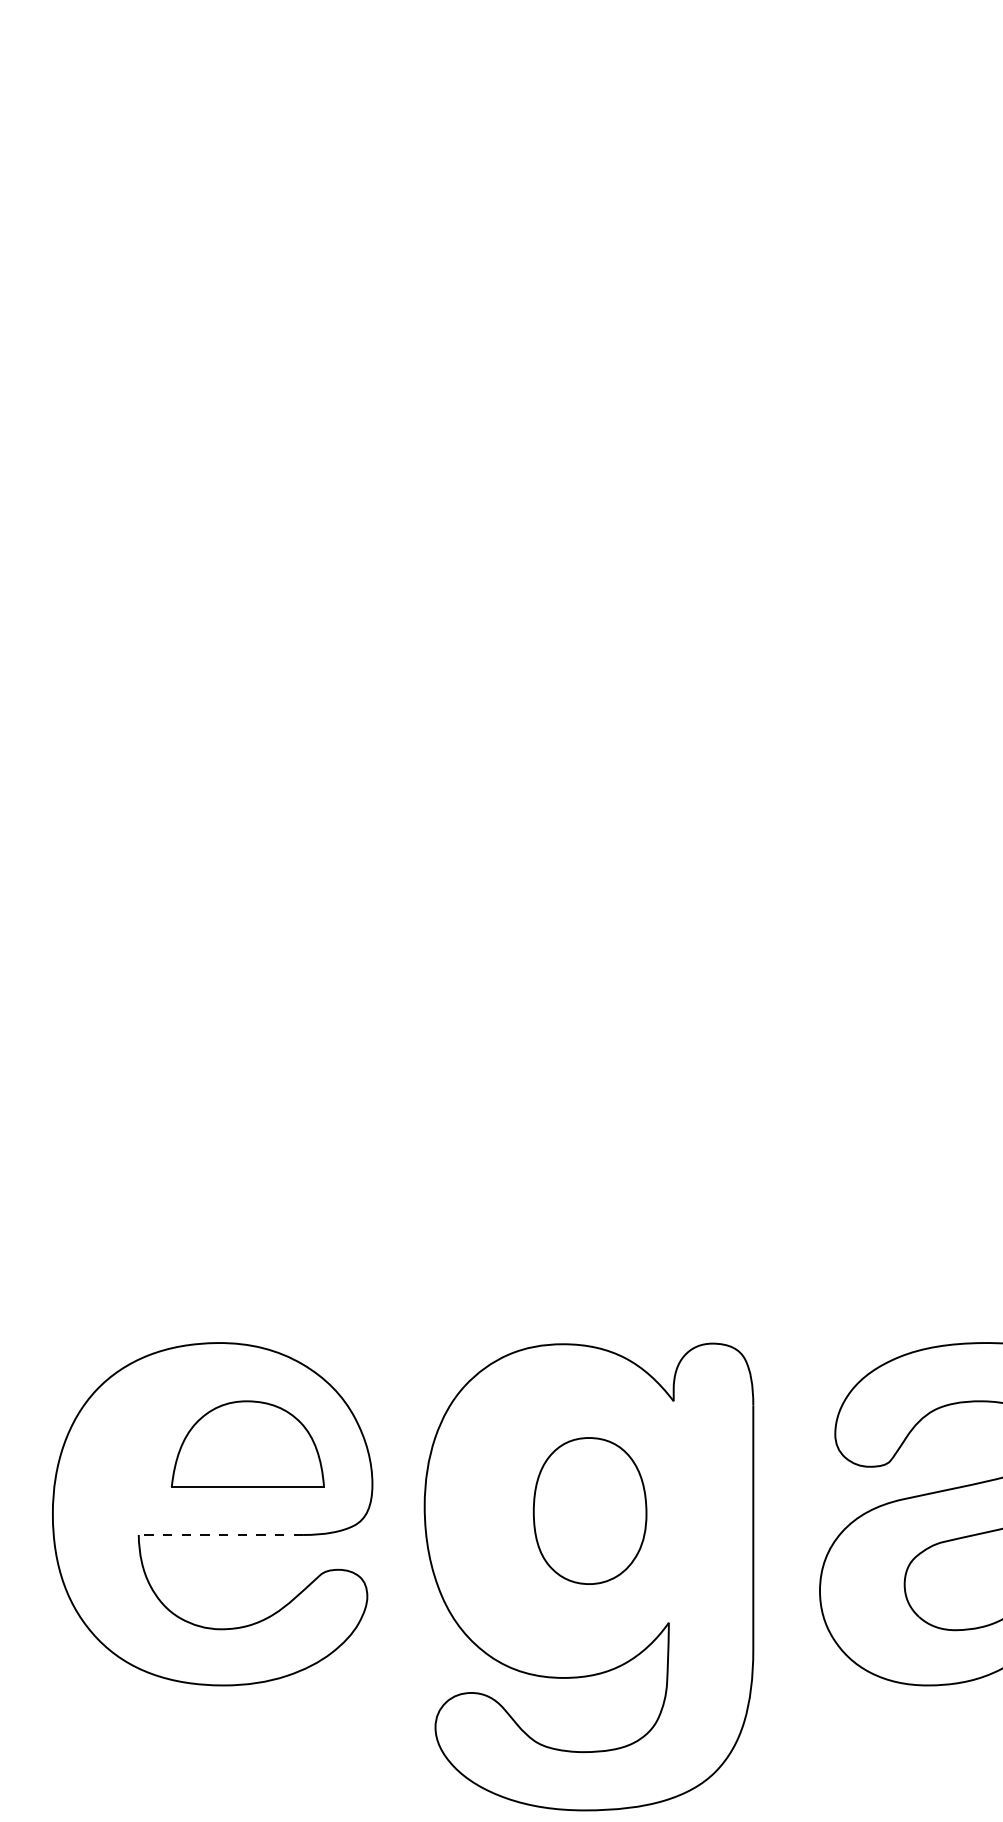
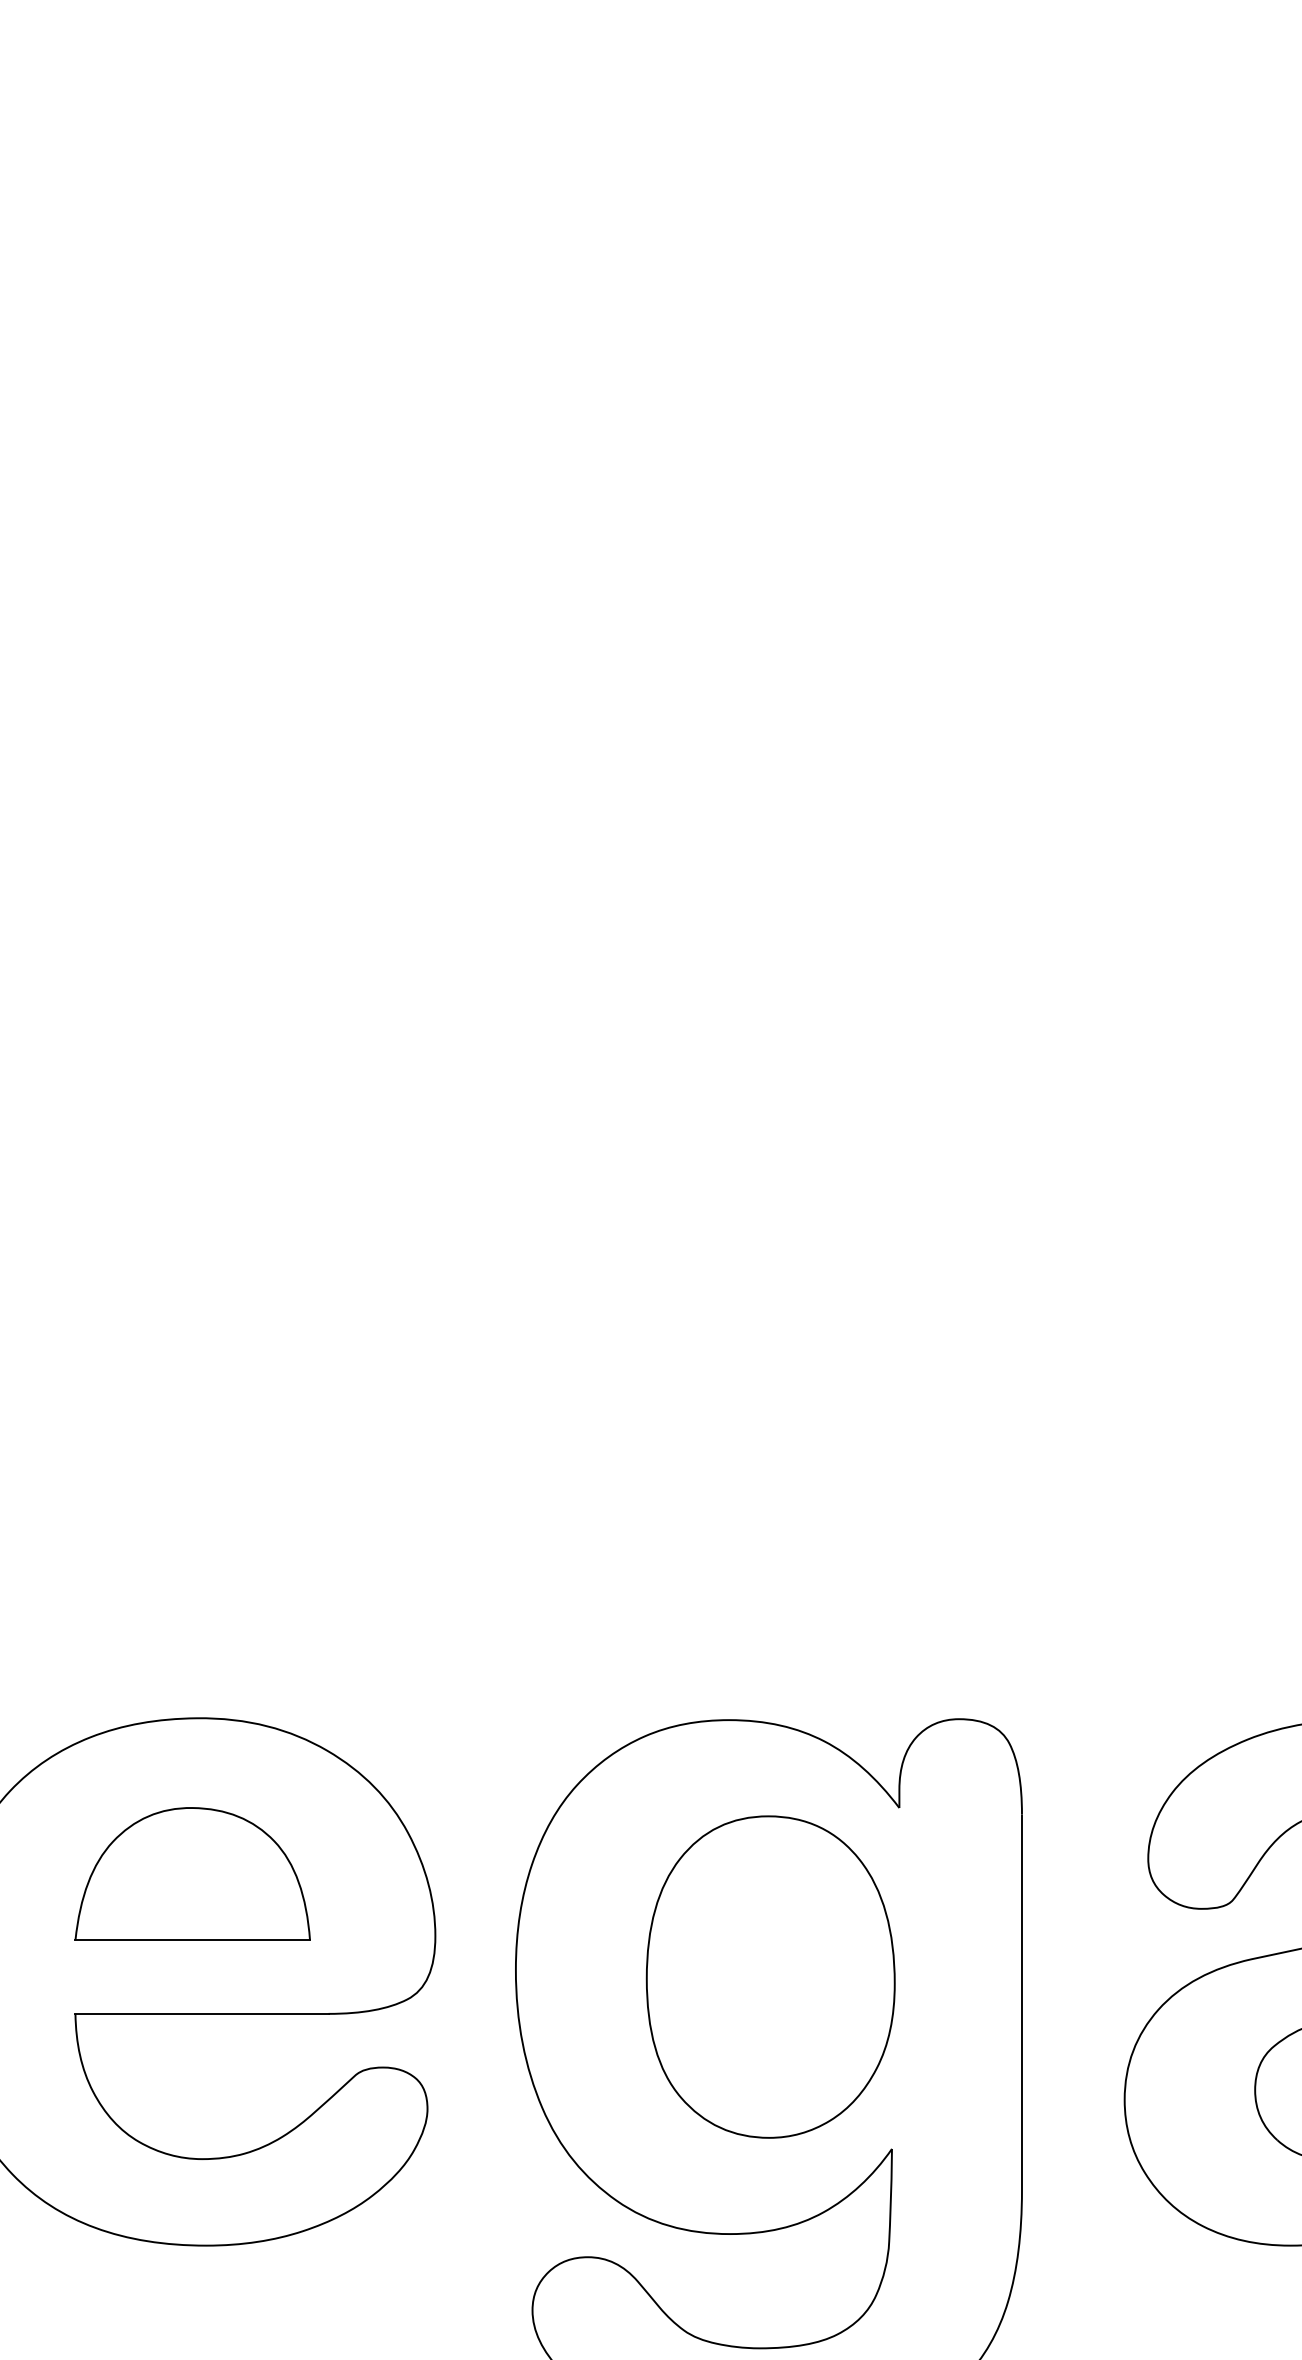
part: (247, 1443) -> (192, 1872), moved
part: (589, 1510) -> (769, 1976), size x1.43
line: (220, 1534) -> (201, 2013), dashed -> solid

